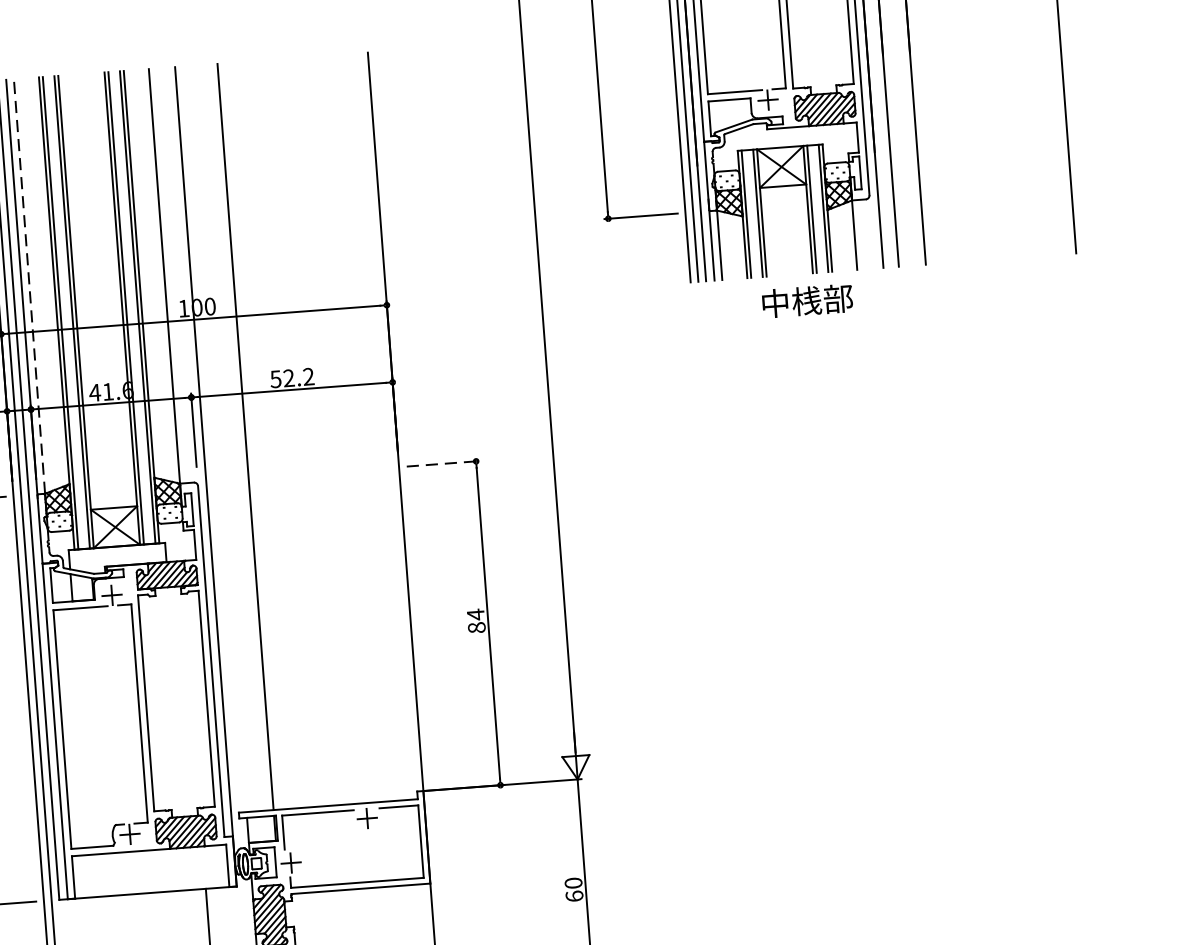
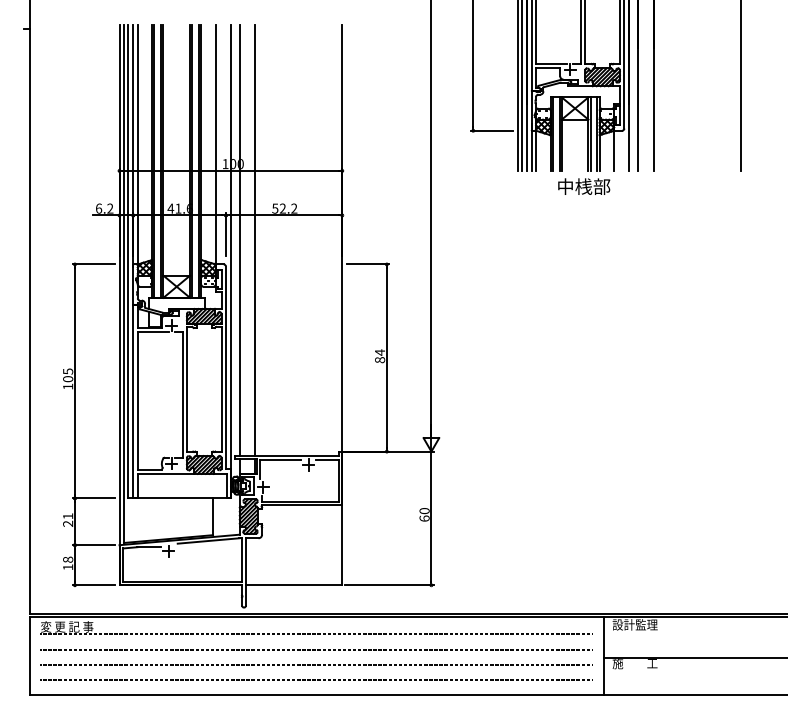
line: (29, 286) -> (137, 144), dashed -> solid
line: (218, 439) -> (239, 240), added
line: (444, 463) -> (368, 264), dashed -> solid

